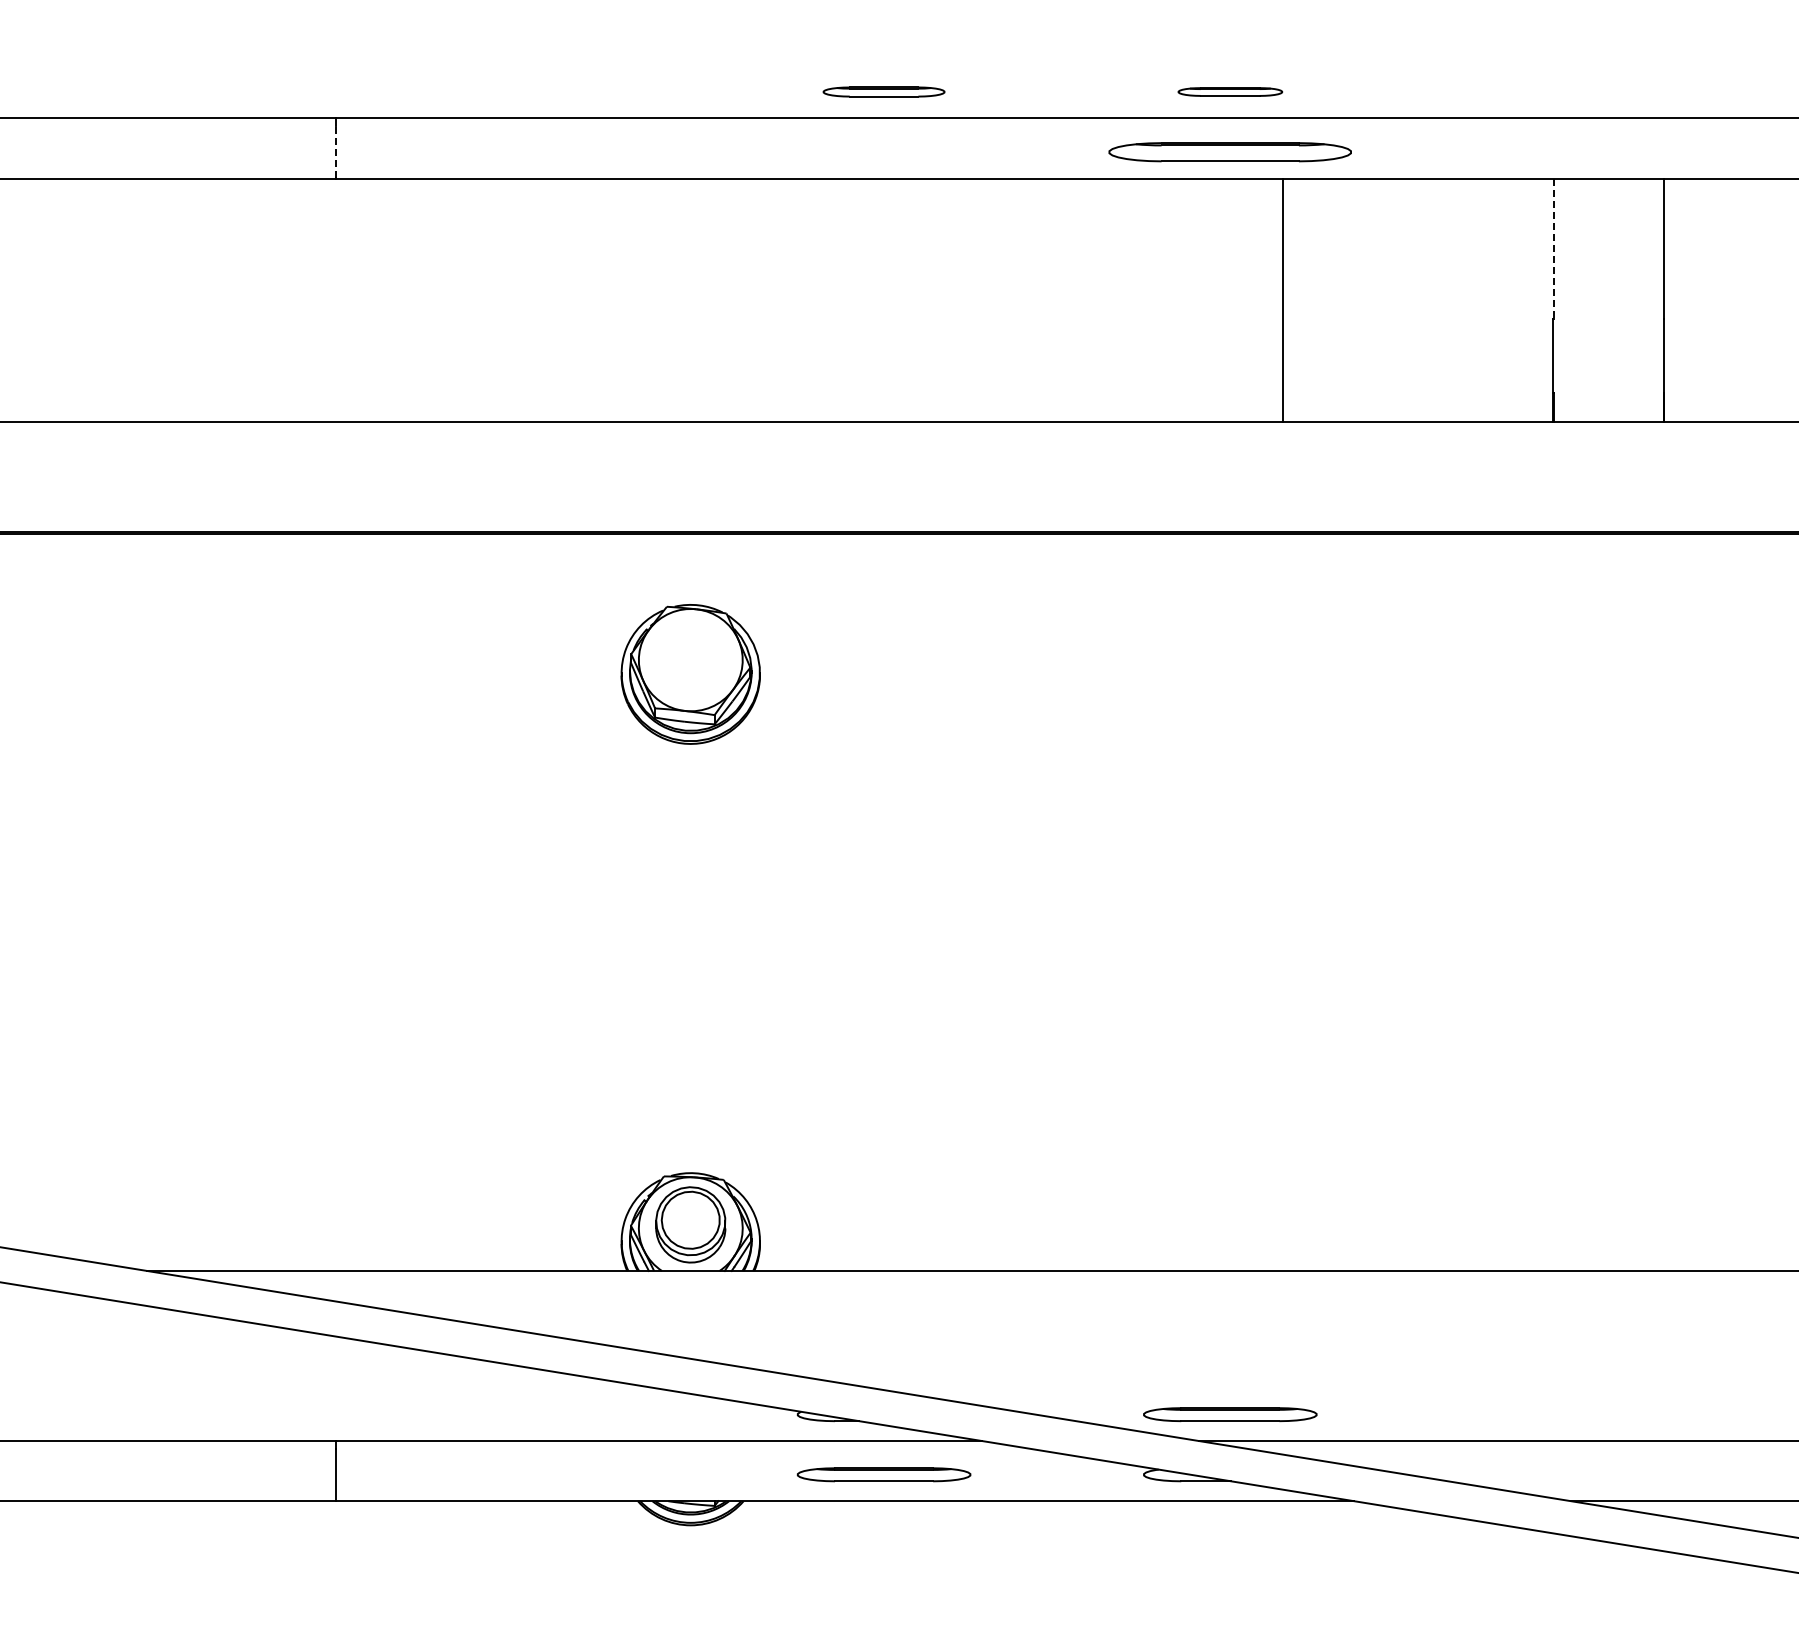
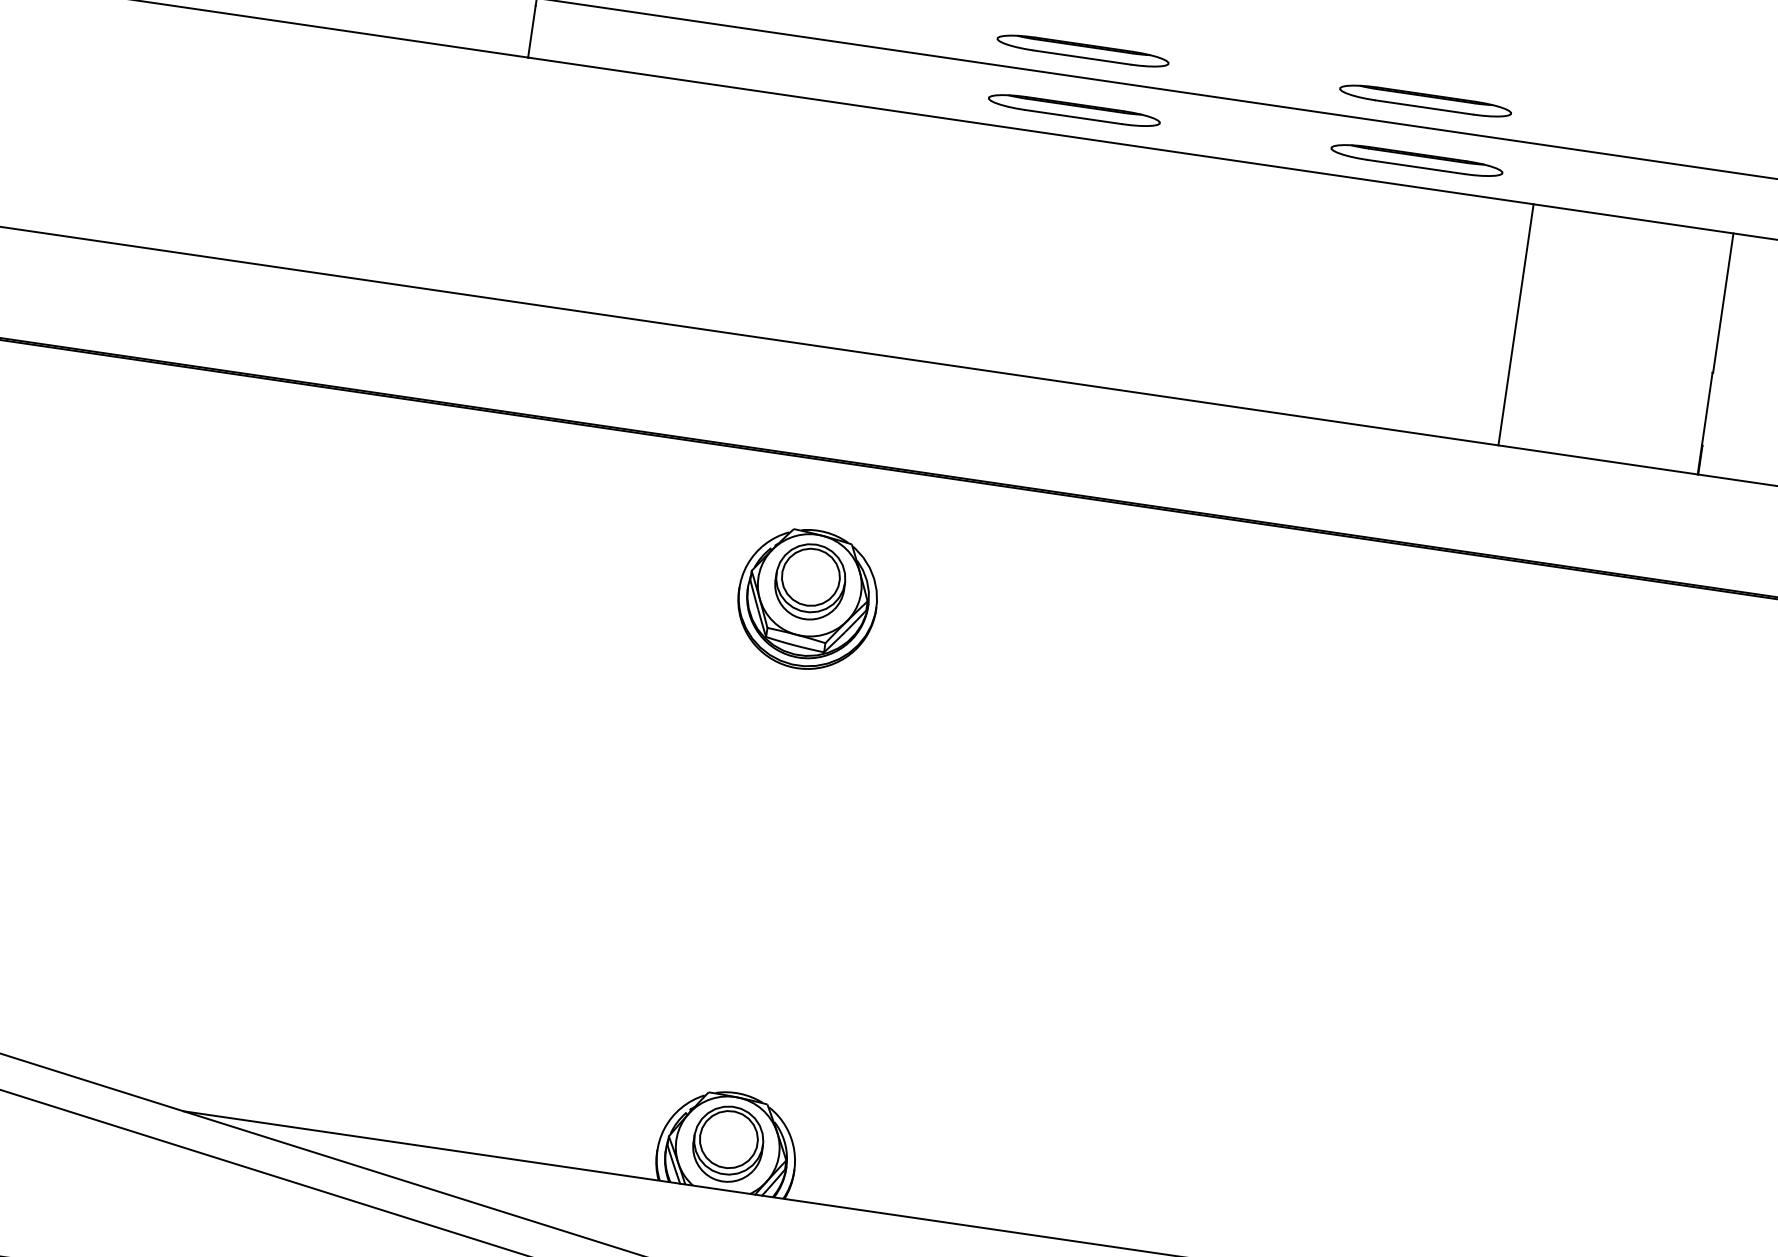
part: (883, 91) -> (1082, 50), size x1.43
part: (1230, 91) -> (1425, 100), size x1.67
line: (335, 151) -> (531, 30), dashed -> solid
part: (883, 151) -> (1073, 109), added
part: (1230, 151) -> (1417, 159), size x0.71
line: (1554, 249) -> (1723, 303), dashed -> solid
line: (1283, 300) -> (1516, 324), moved
part: (690, 656) -> (809, 581), added

